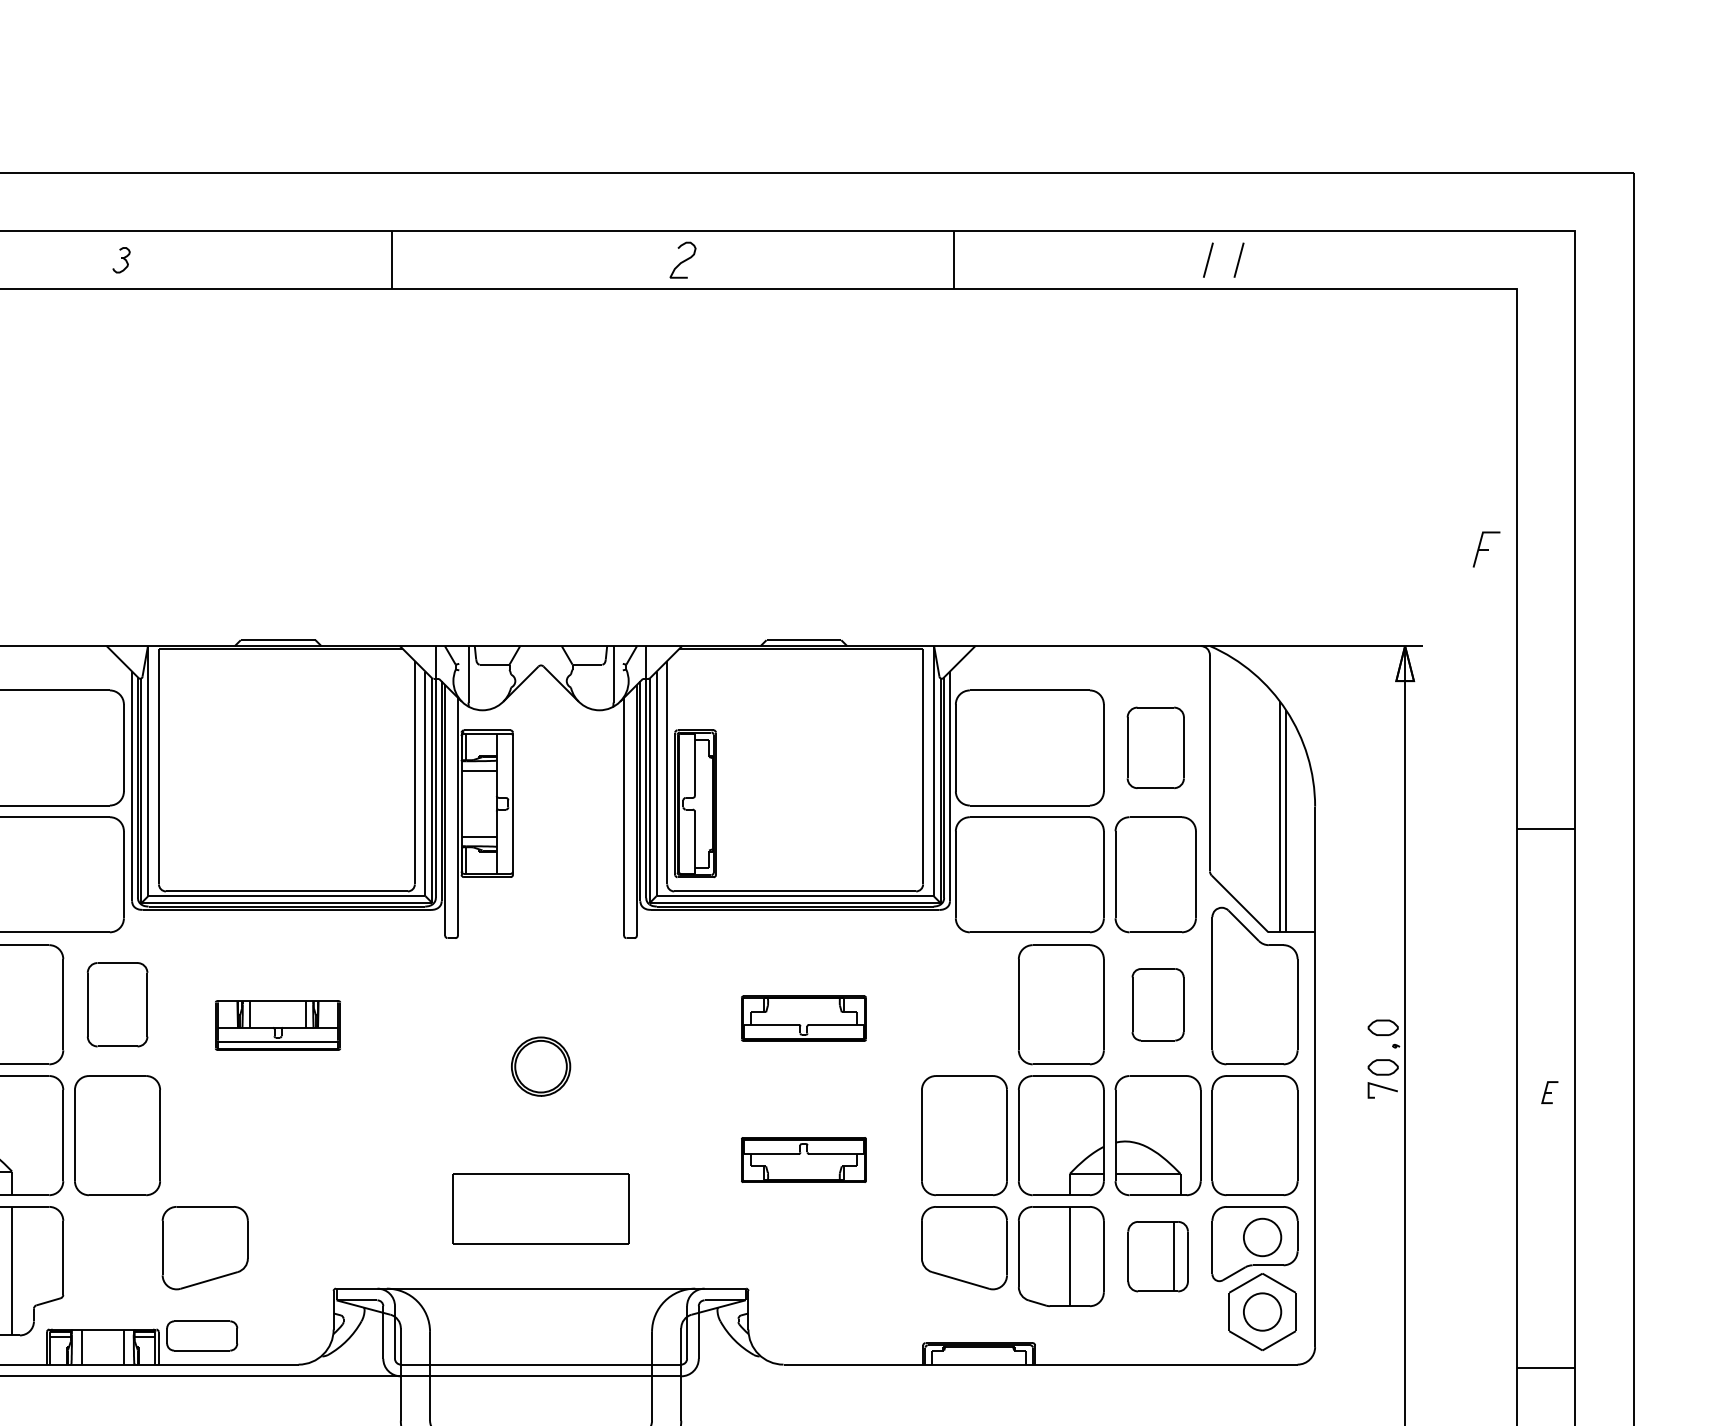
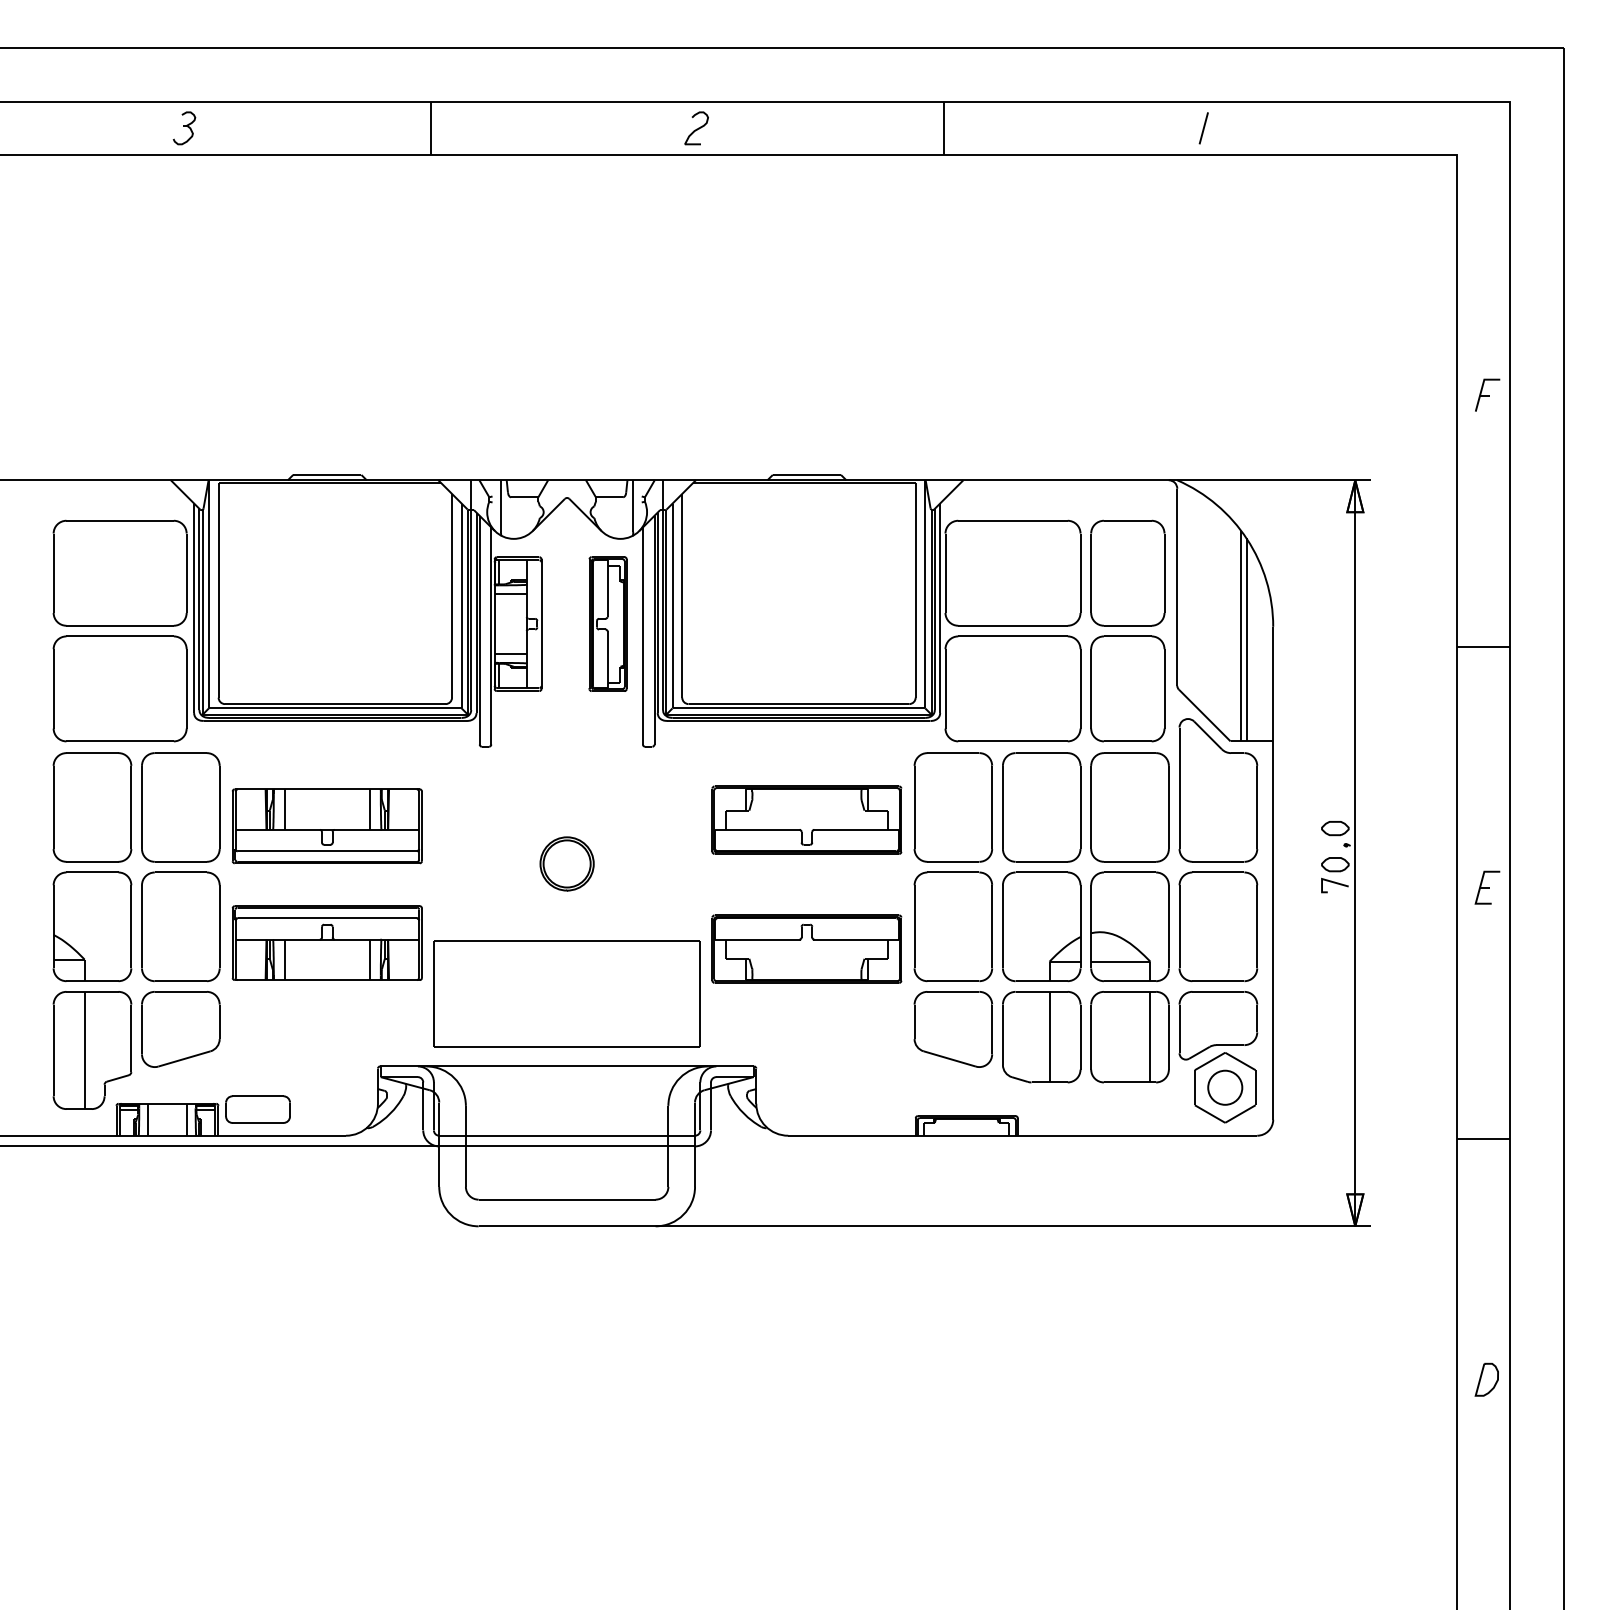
part: (121, 260) -> (184, 128), size x1.43
line: (1207, 260) -> (1175, 128), removed
part: (1486, 548) -> (1487, 394), moved
part: (1155, 747) -> (1127, 572), size x1.43
part: (694, 803) -> (607, 623), moved
part: (117, 1004) -> (180, 807), size x1.43
part: (964, 1004) -> (953, 807), added
part: (1157, 1004) -> (1129, 807), size x1.67
part: (803, 1017) -> (806, 819), size x1.67
part: (277, 1025) -> (326, 826), size x1.67
part: (1550, 1092) -> (1487, 887), size x1.67
part: (277, 1152) -> (326, 942), added
part: (803, 1159) -> (806, 948), size x1.67
part: (540, 1208) -> (566, 993), size x1.67
part: (1262, 1237) -> (1225, 1019), removed
part: (204, 1248) -> (180, 1029), moved
part: (1157, 1256) -> (1129, 1037), size x1.43

